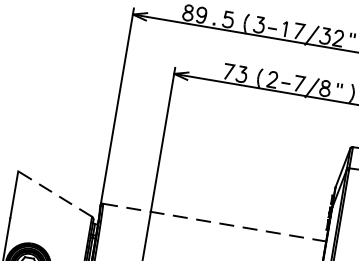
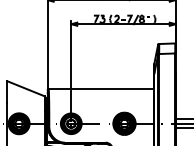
line: (54, 193) -> (25, 88), dashed -> solid
line: (214, 222) -> (101, 89), dashed -> solid

